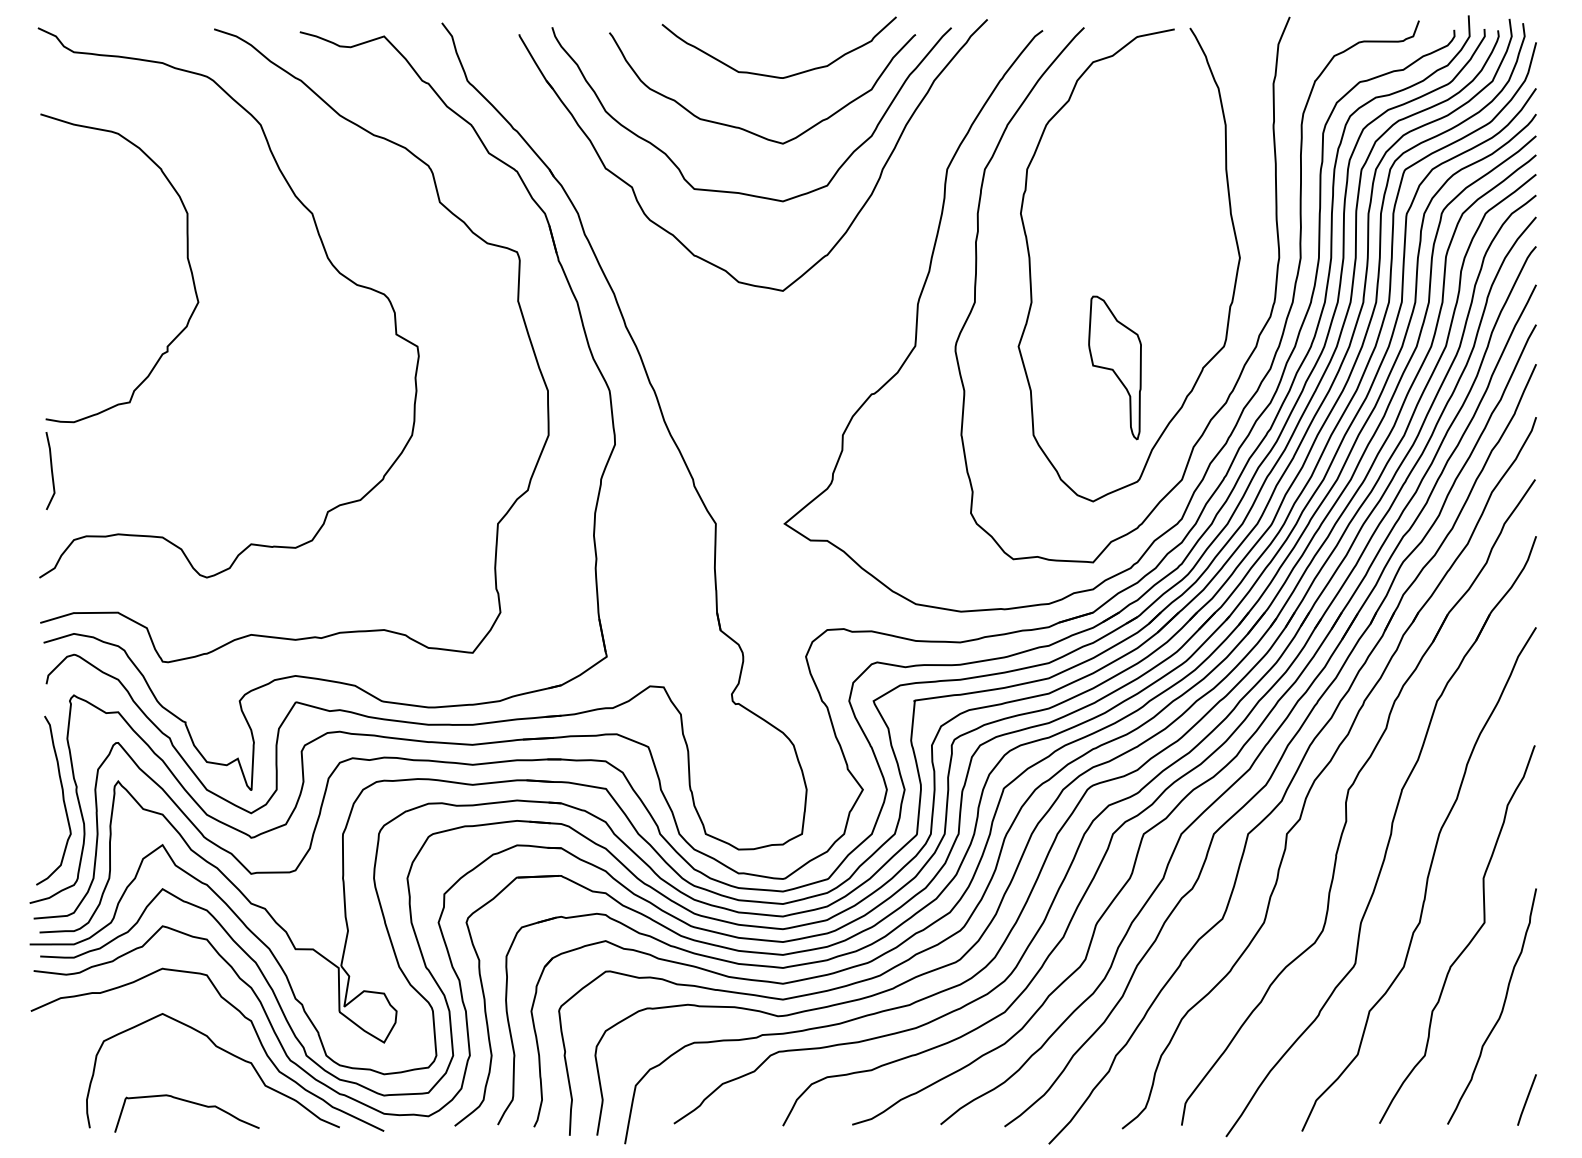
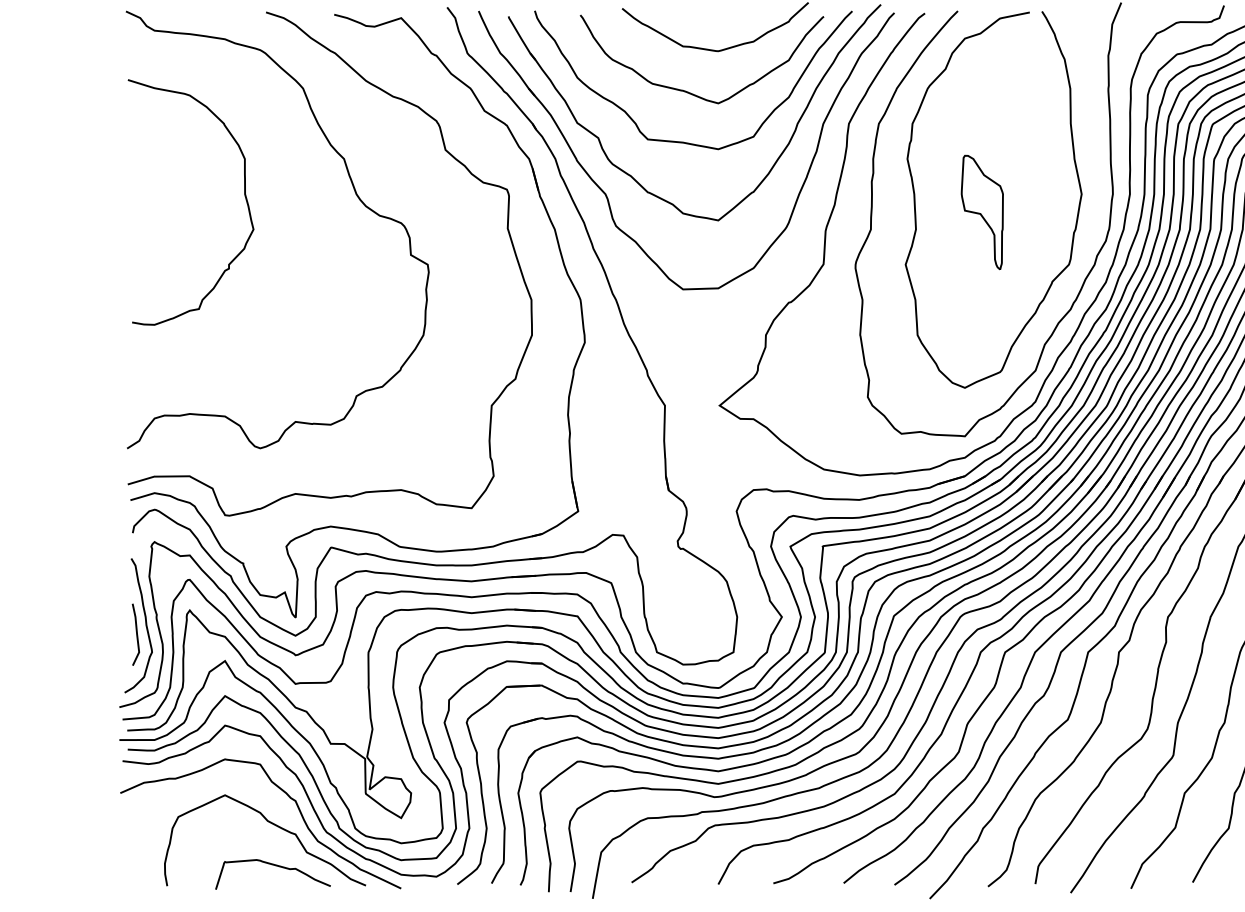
part: (641, 256) -> (605, 193), added
part: (1114, 367) -> (981, 212), moved
curve: (51, 471) -> (136, 635), moved
curve: (187, 1102) -> (273, 865), moved

